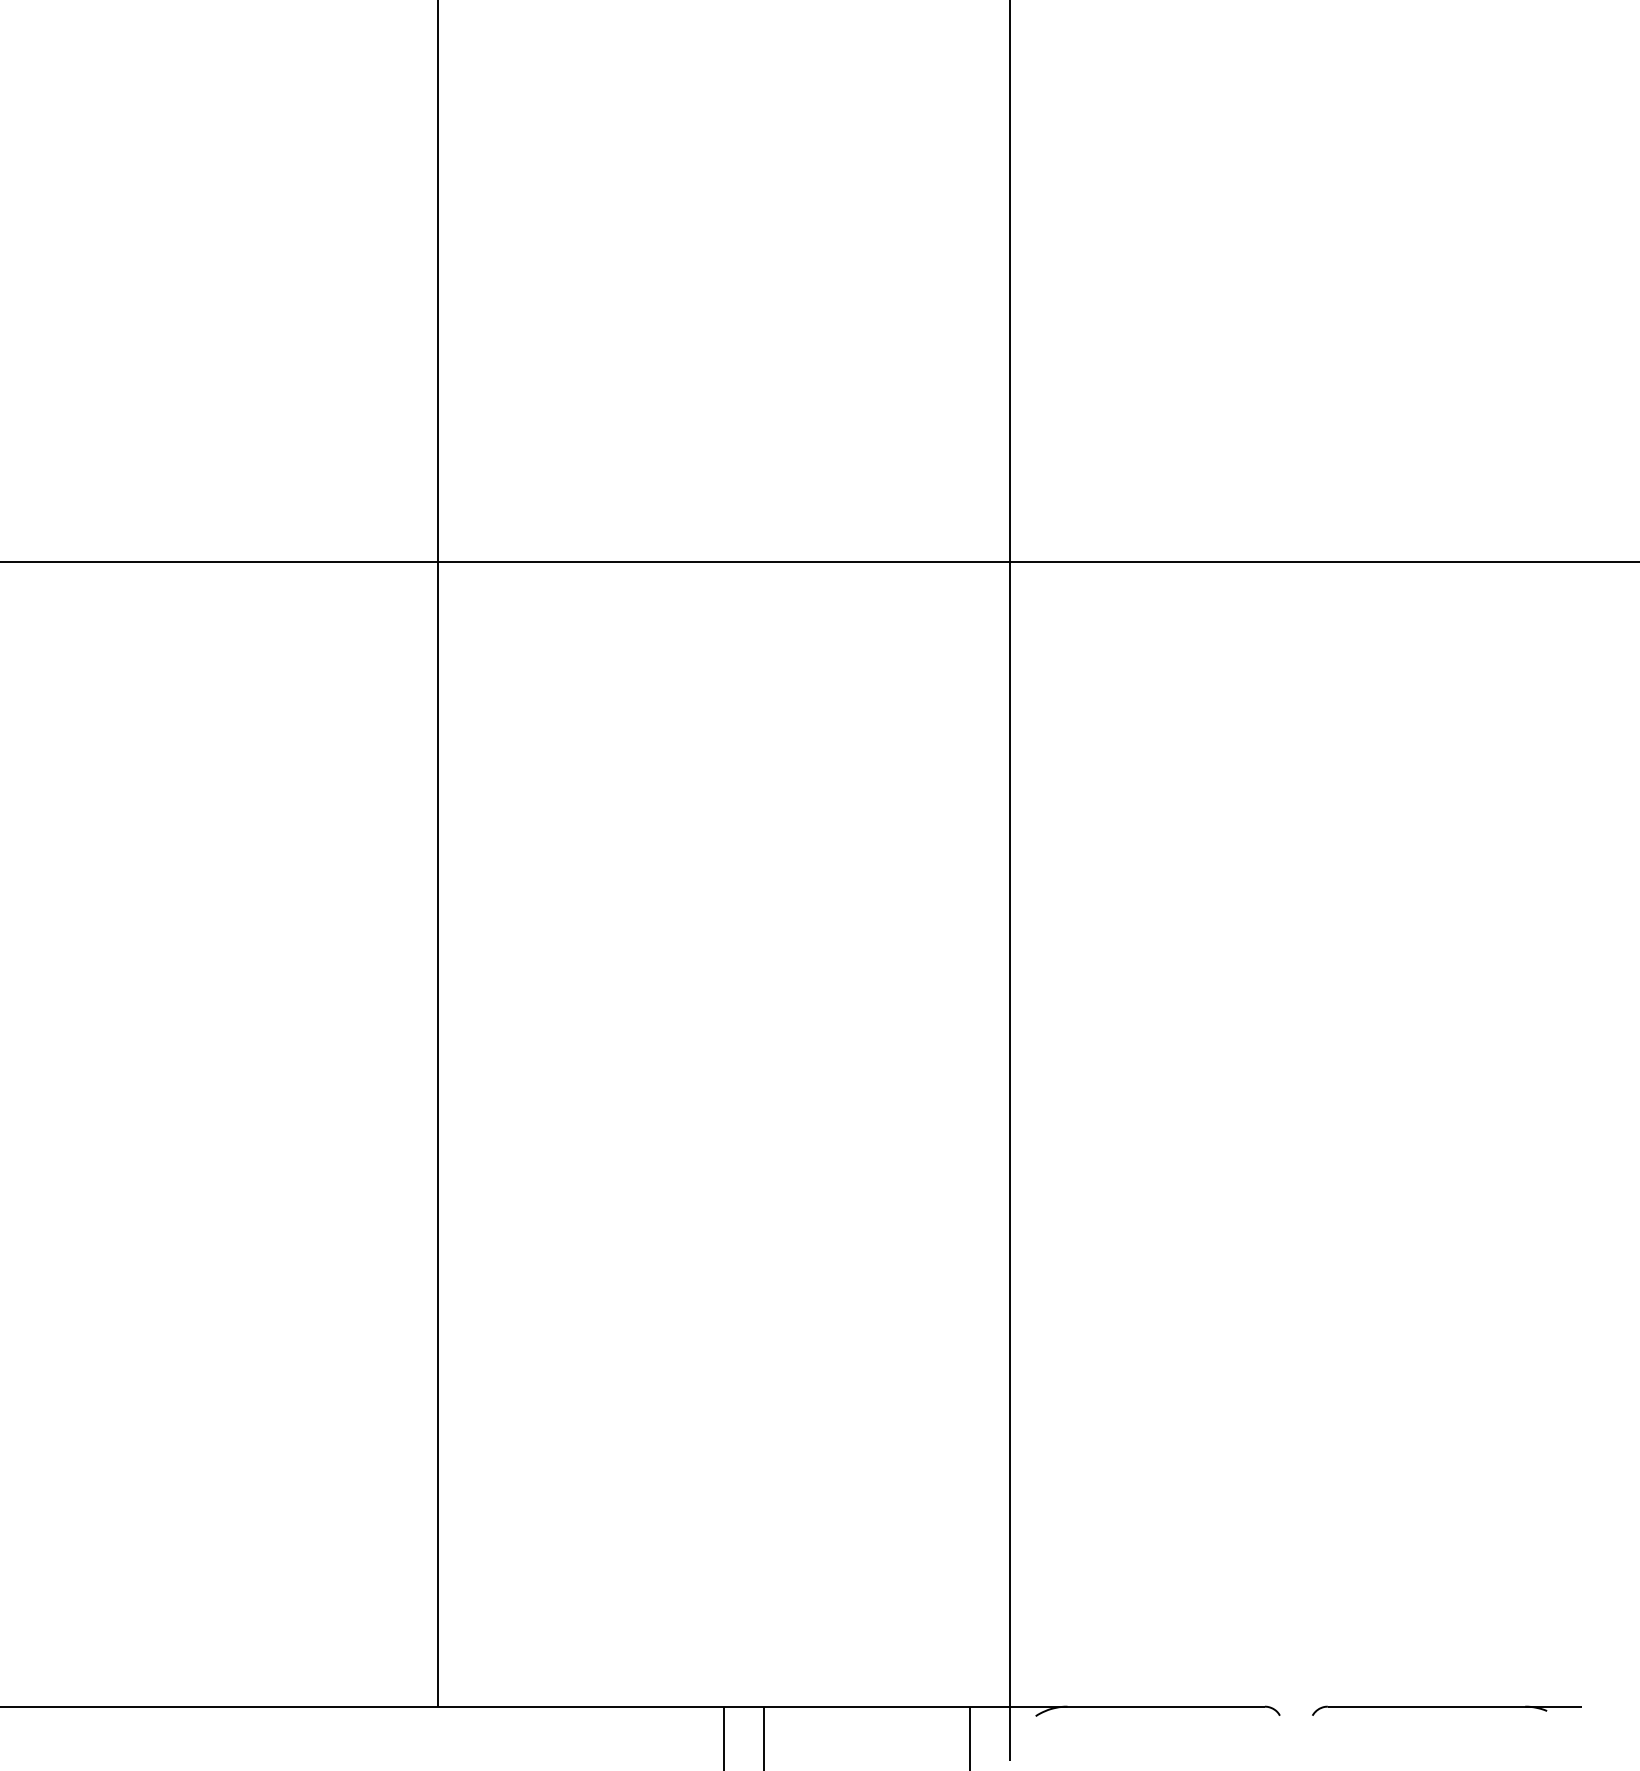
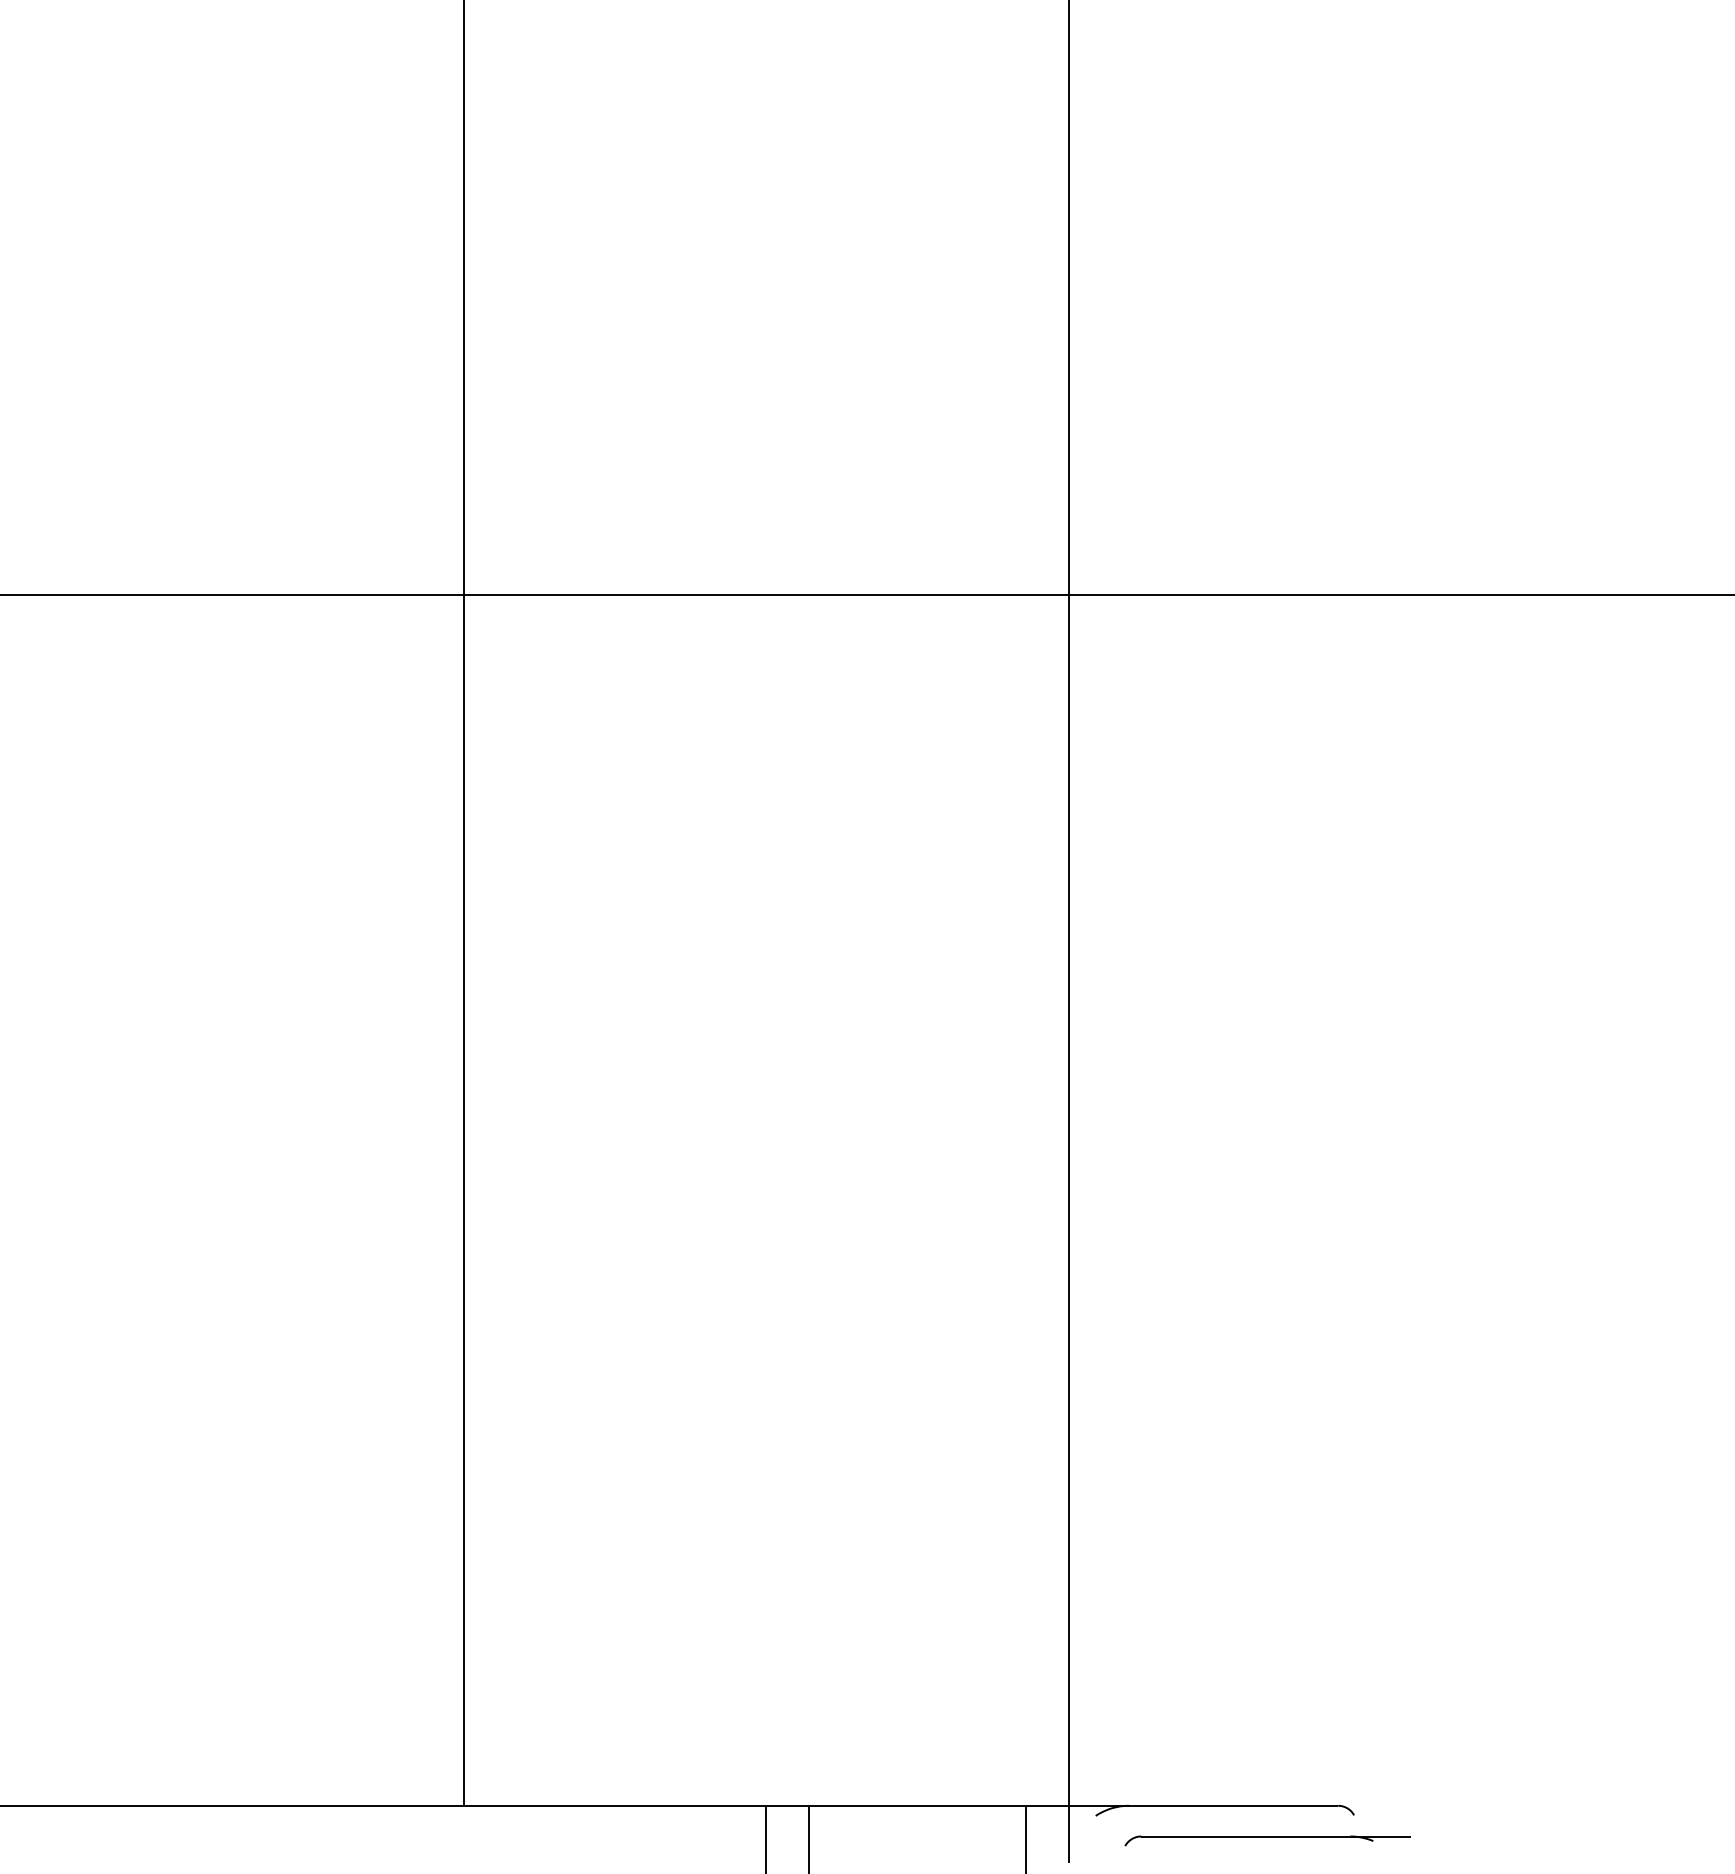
part: (1446, 1710) -> (1266, 1840), moved

